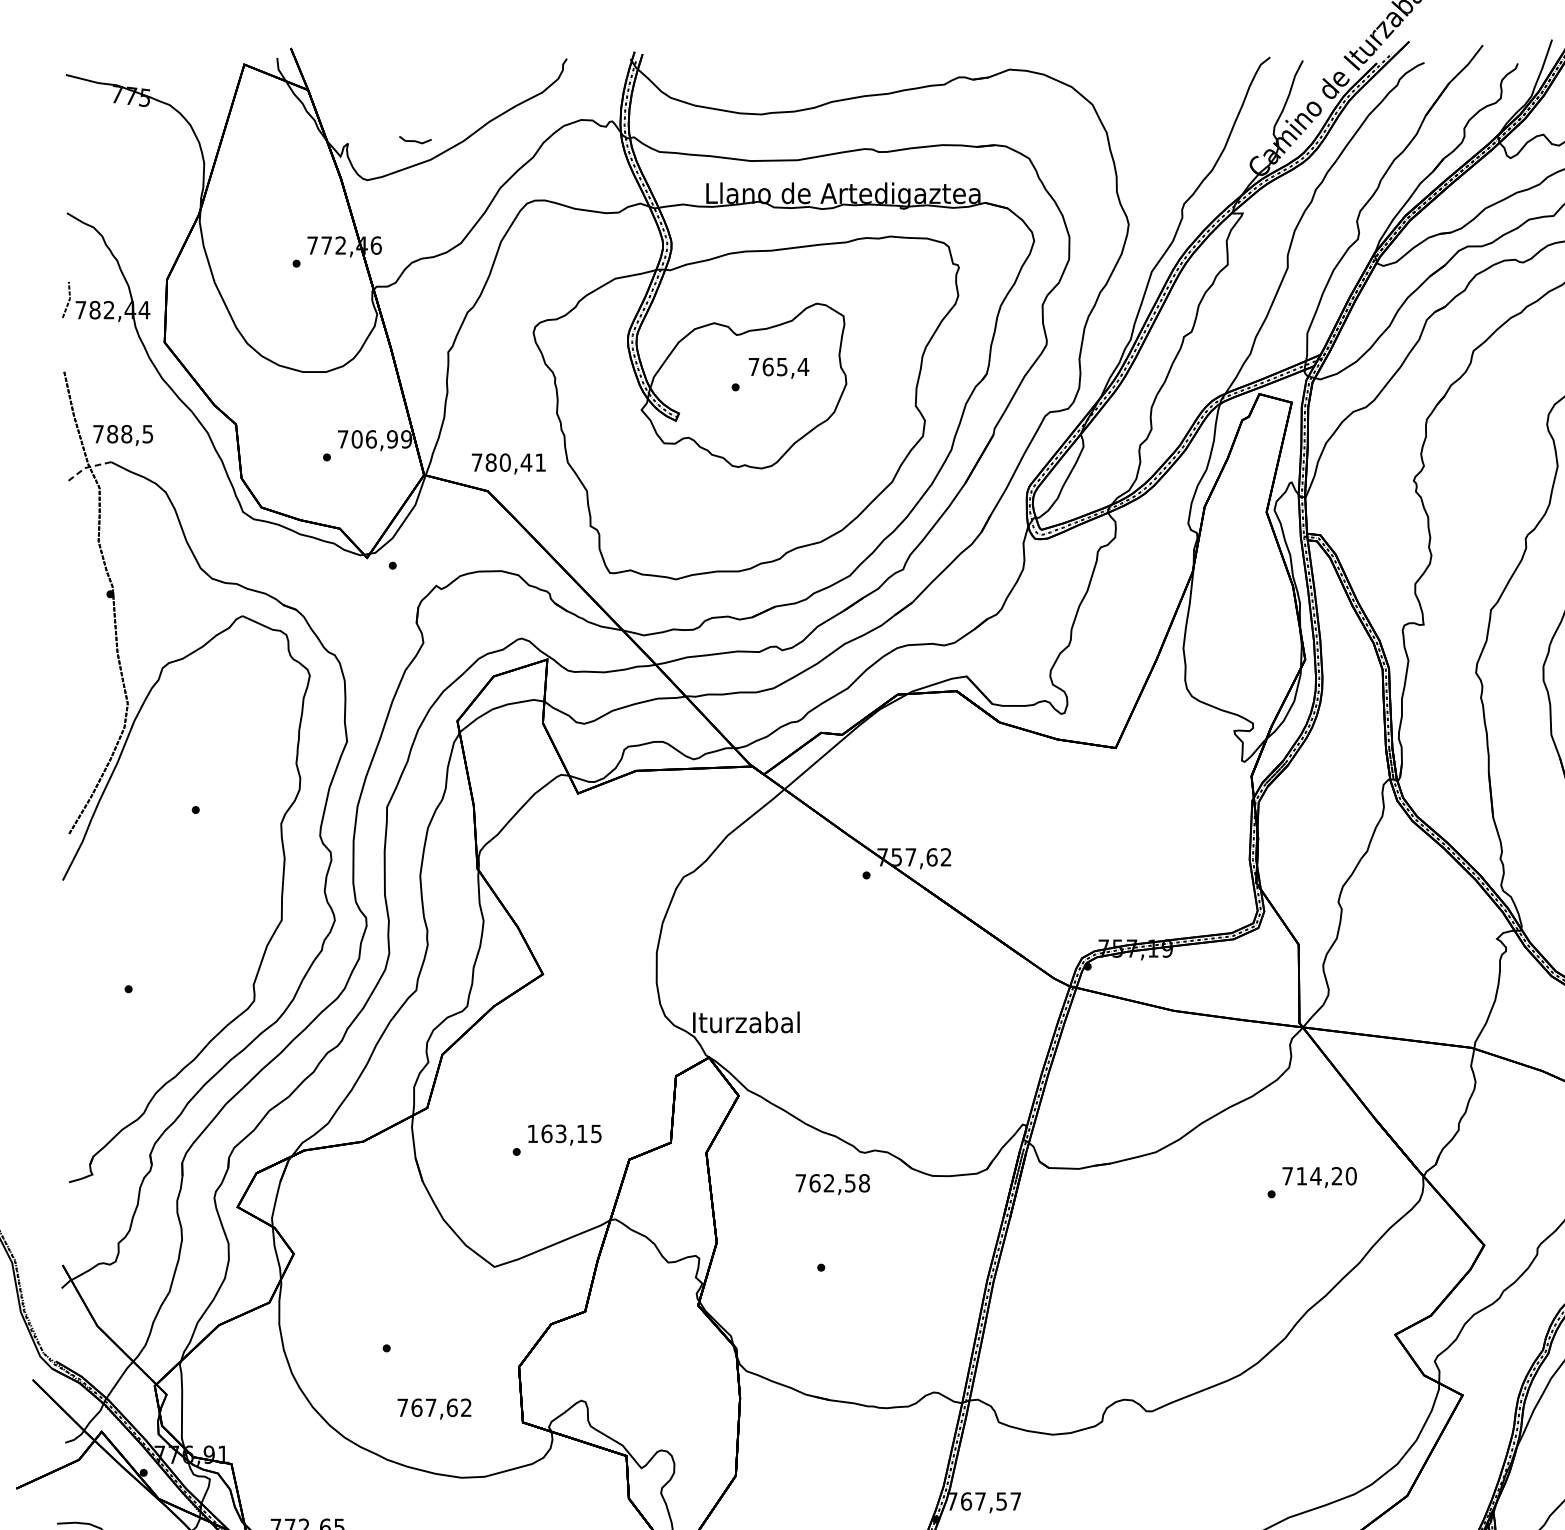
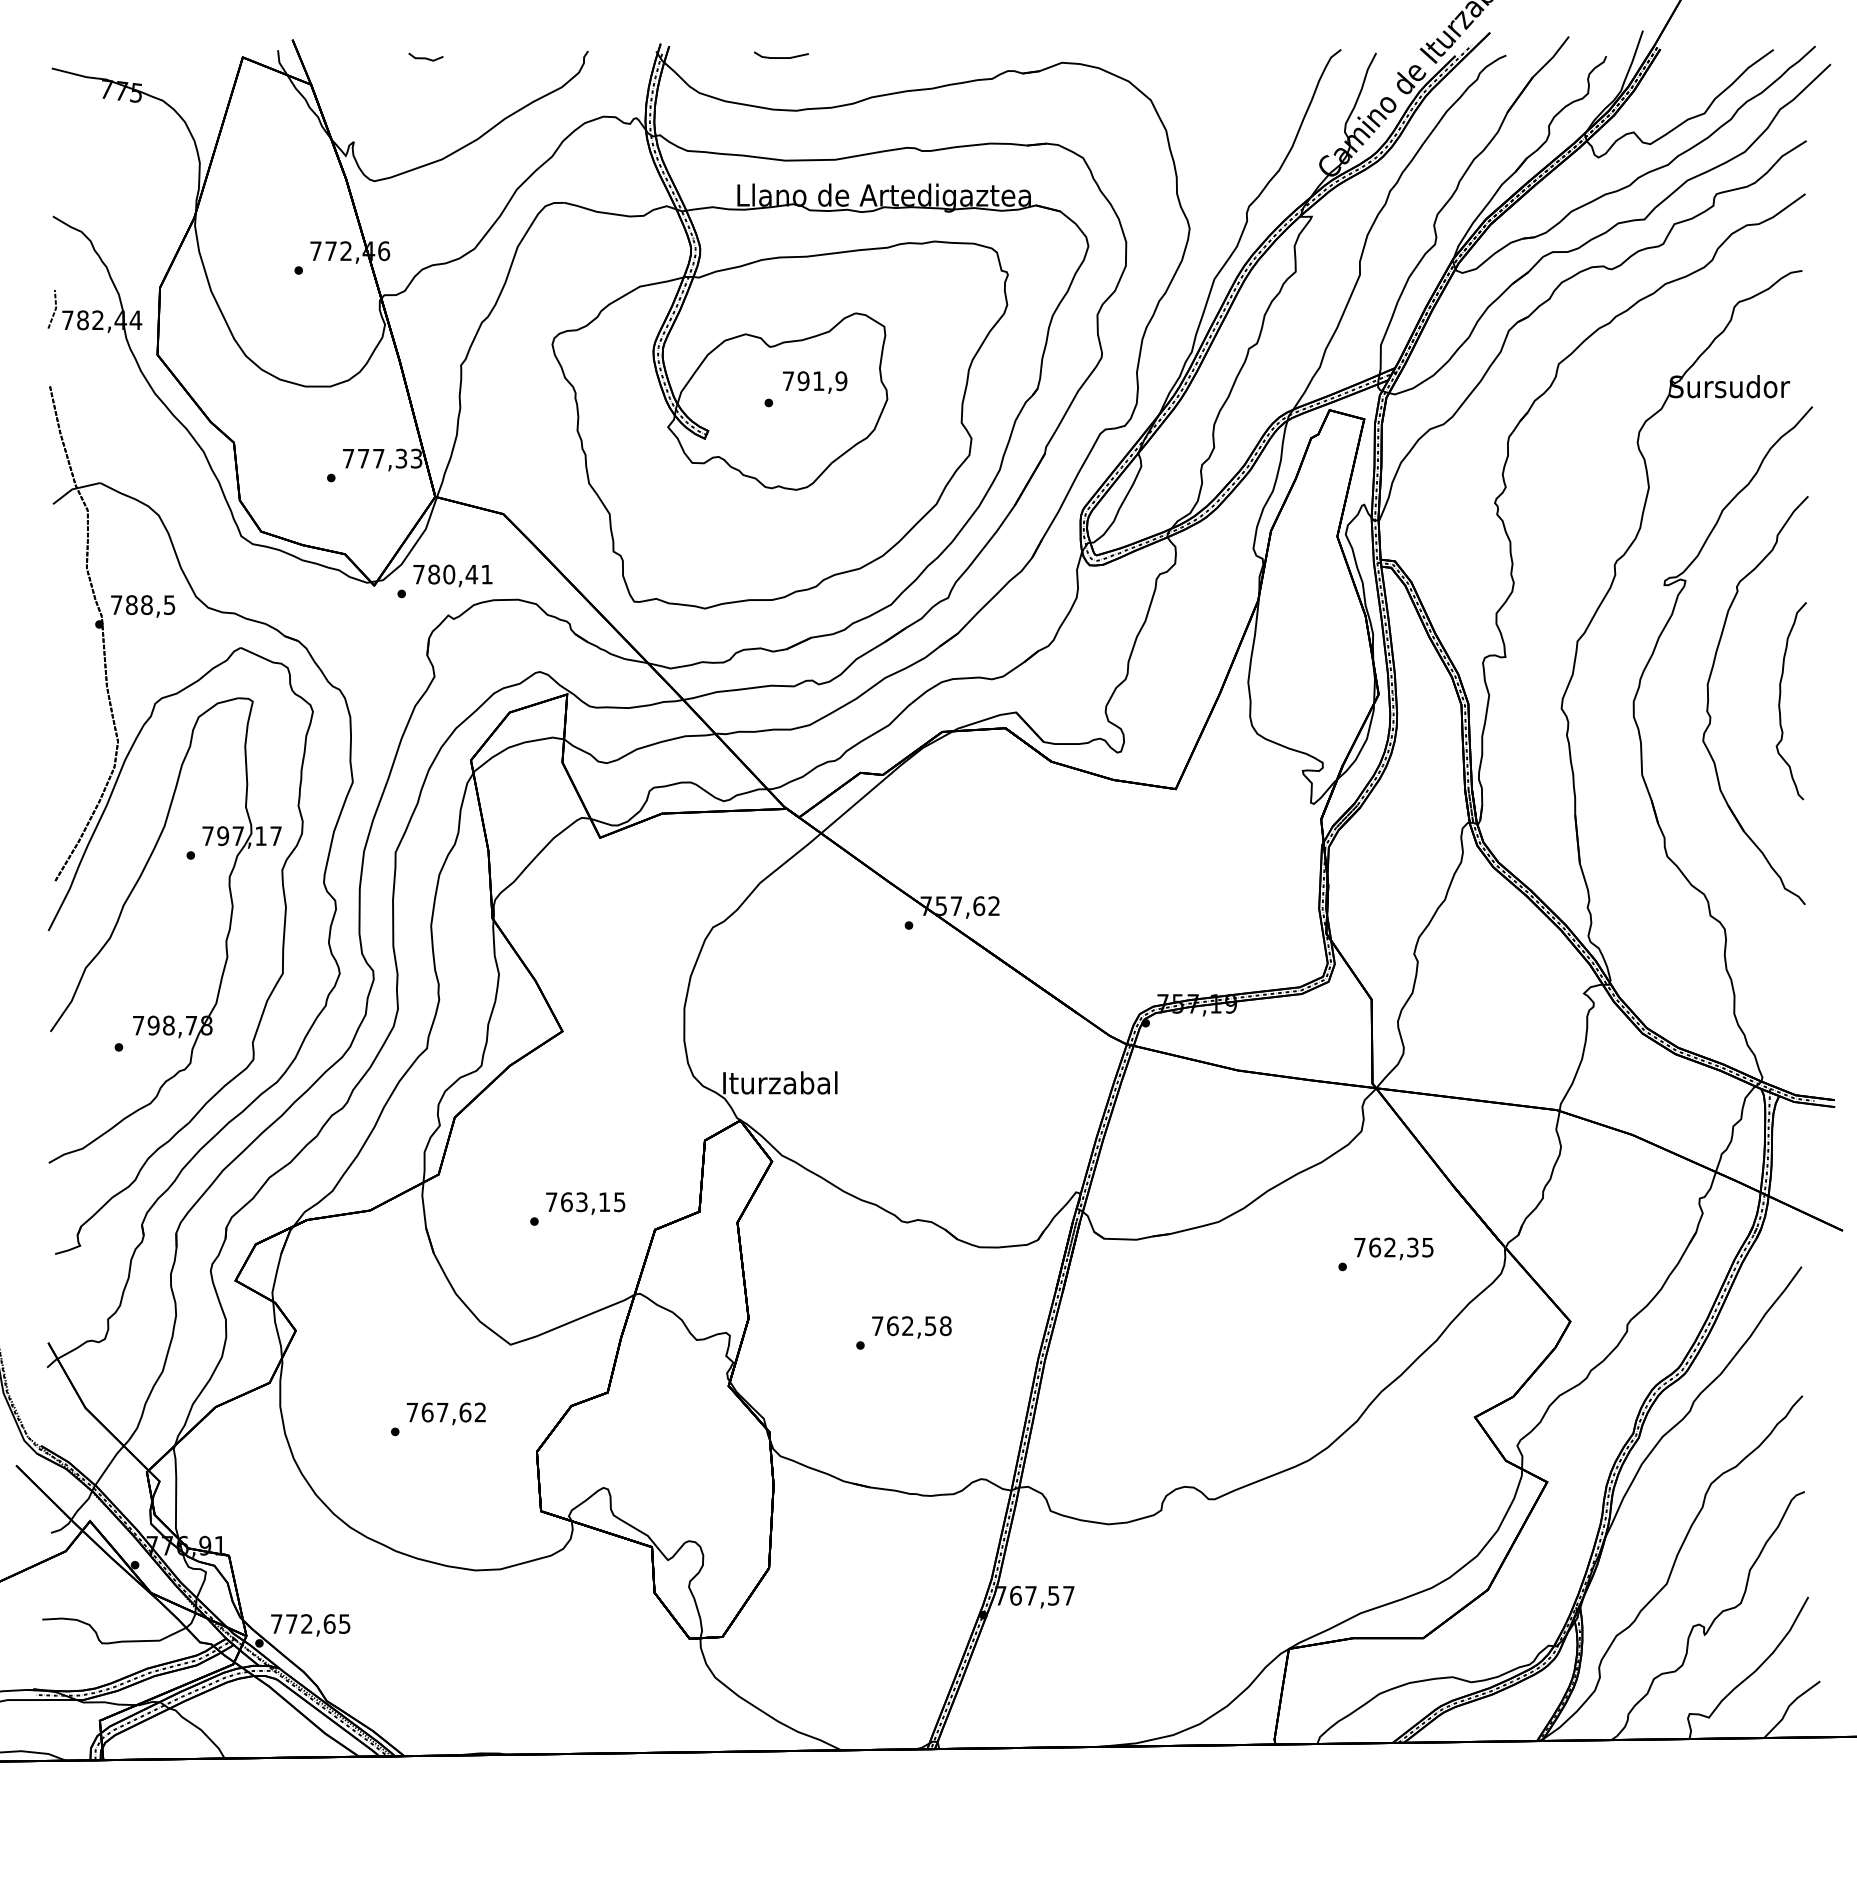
line: (747, 64) -> (781, 57), added
line: (414, 140) -> (425, 57), moved
text: (785, 367) -> (822, 381), 765,4 -> 791,9
text: (123, 435) -> (143, 606), moved
text: (381, 439) -> (389, 458), 706,99 -> 777,33
text: (508, 463) -> (452, 575), moved
line: (86, 468) -> (73, 489), dashed -> solid
part: (131, 865) -> (121, 914), added
text: (532, 1133) -> (551, 1201), 163,15 -> 763,15
text: (1326, 1176) -> (1401, 1247), 714,20 -> 762,35
text: (832, 1184) -> (911, 1327), moved
text: (434, 1408) -> (446, 1413), moved

